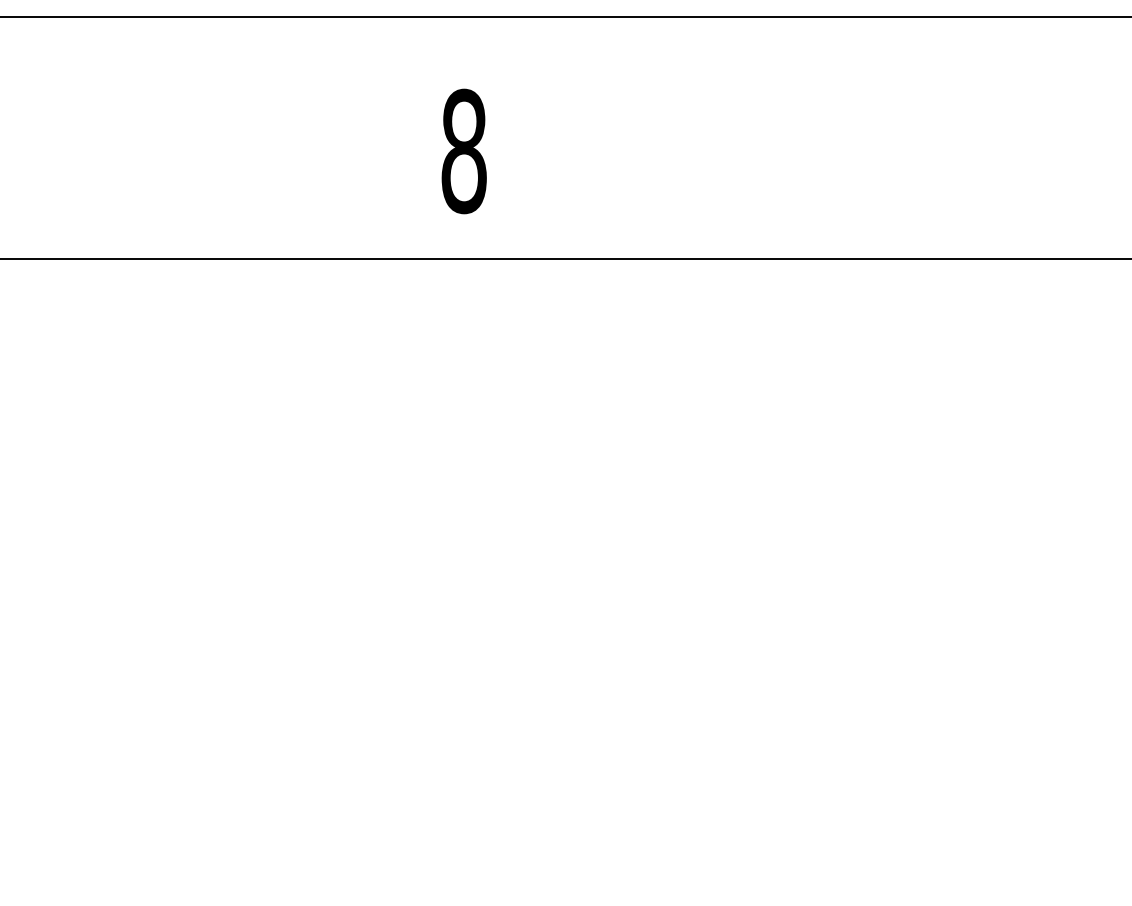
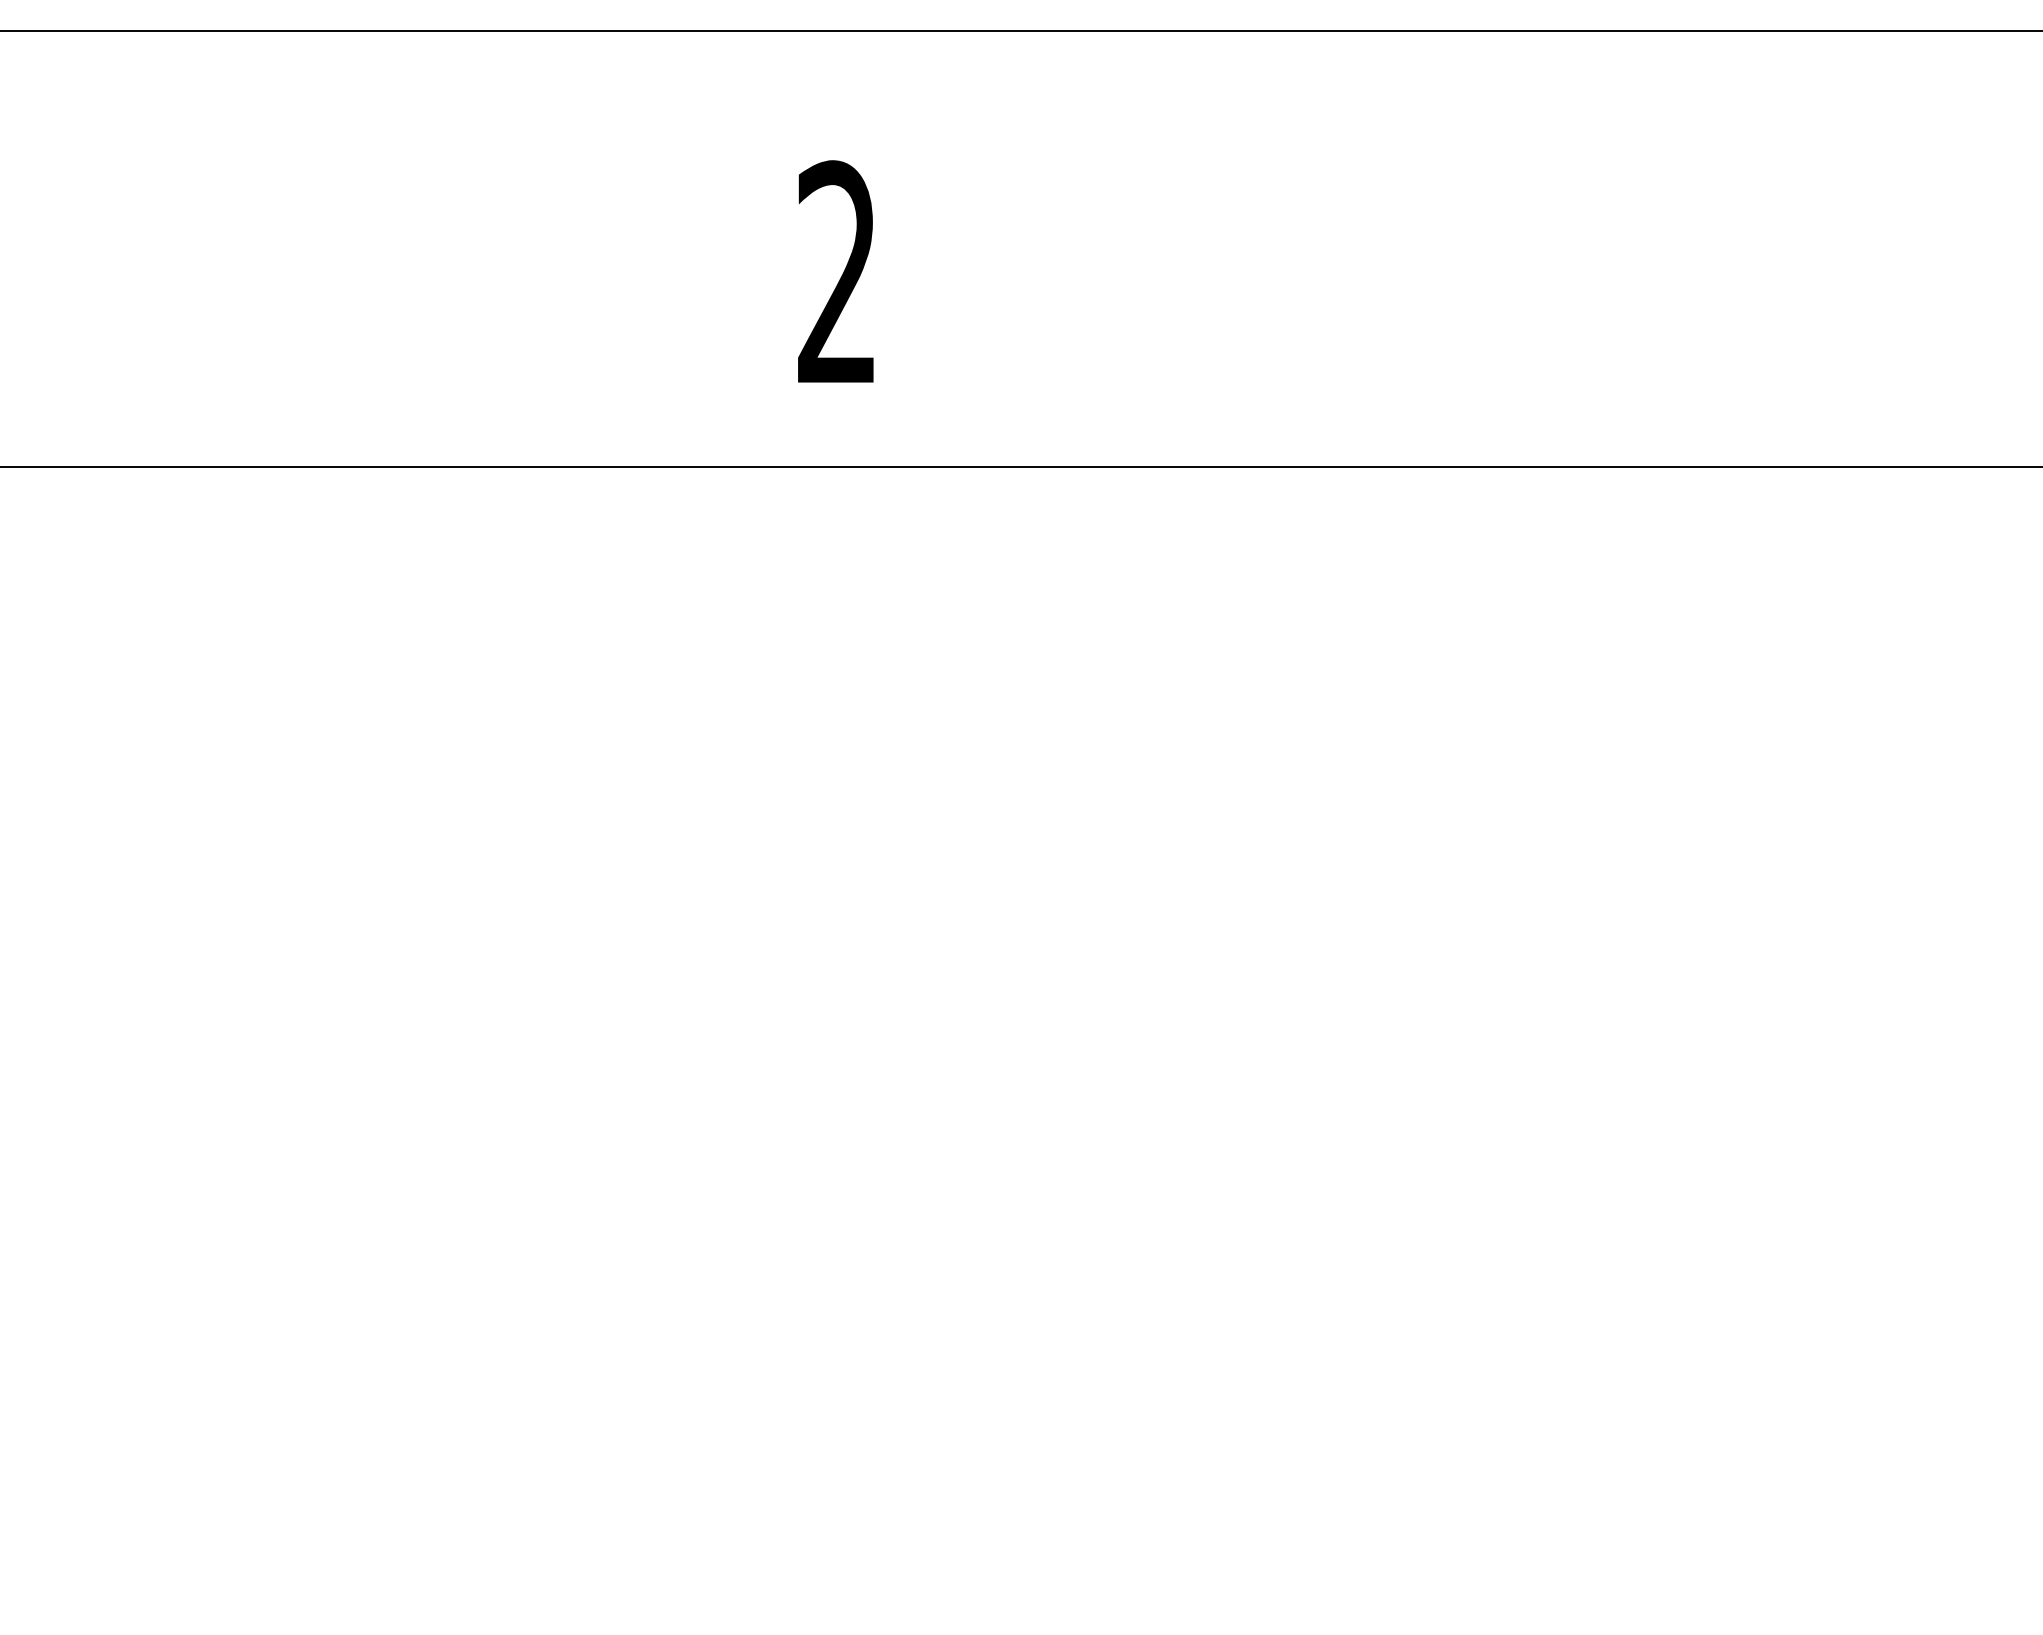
text: (463, 151) -> (836, 273), 8 -> 2

